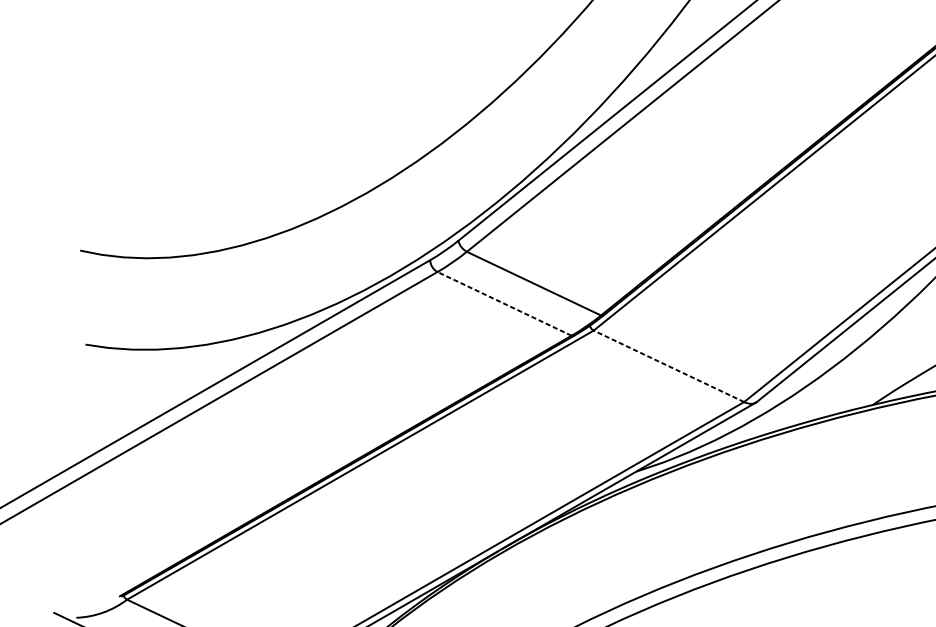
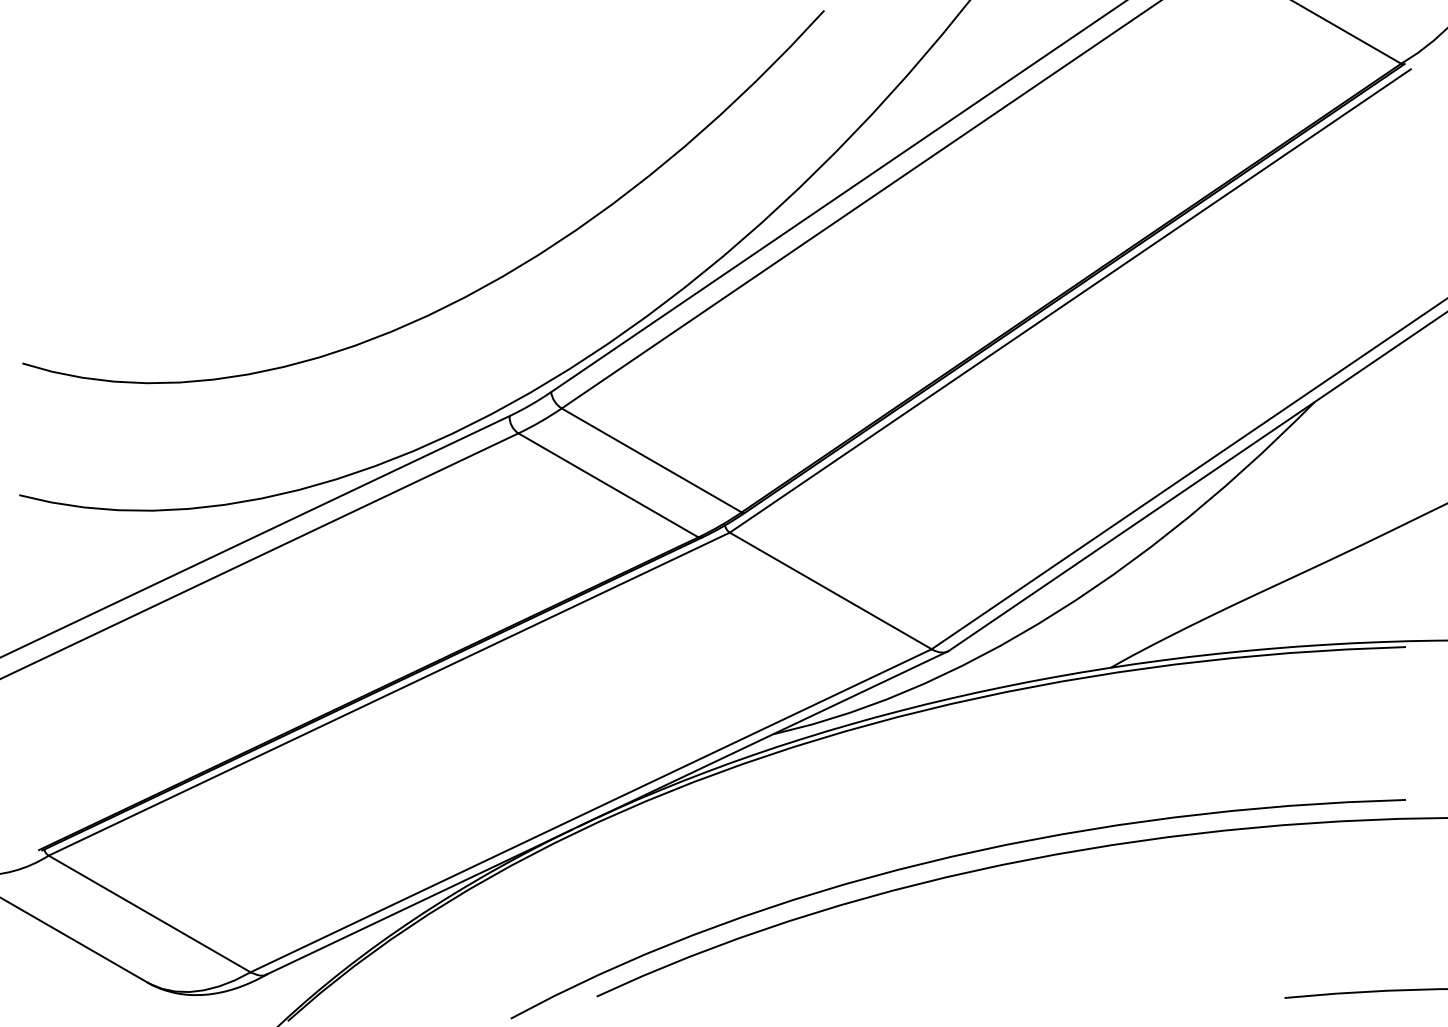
line: (504, 303) -> (608, 485), dashed -> solid
line: (668, 366) -> (830, 590), dashed -> solid

